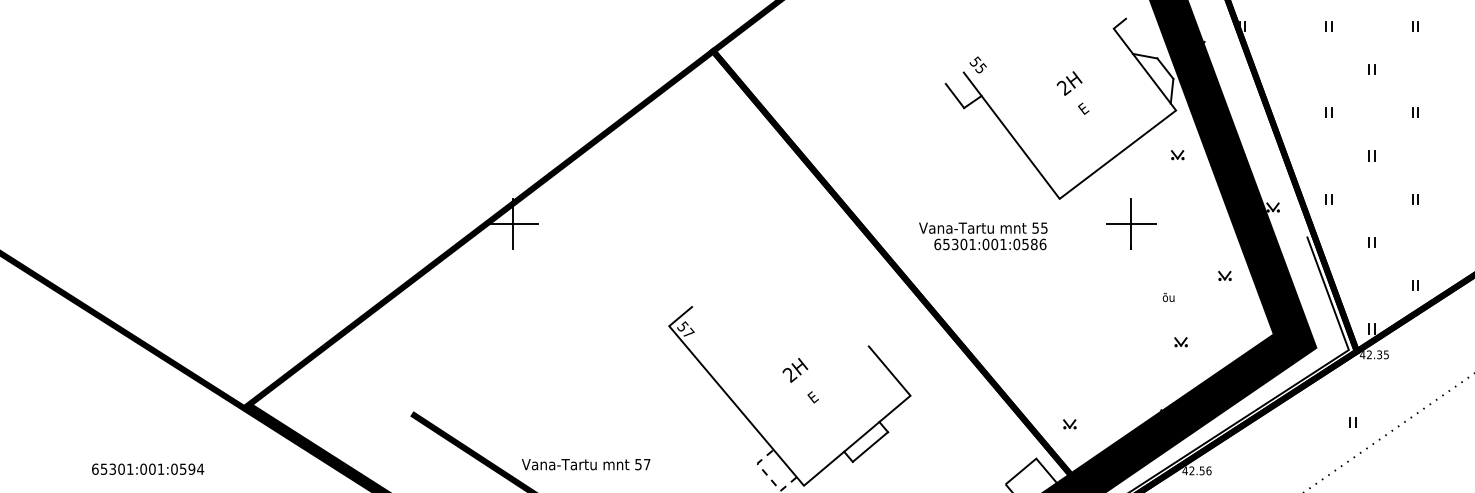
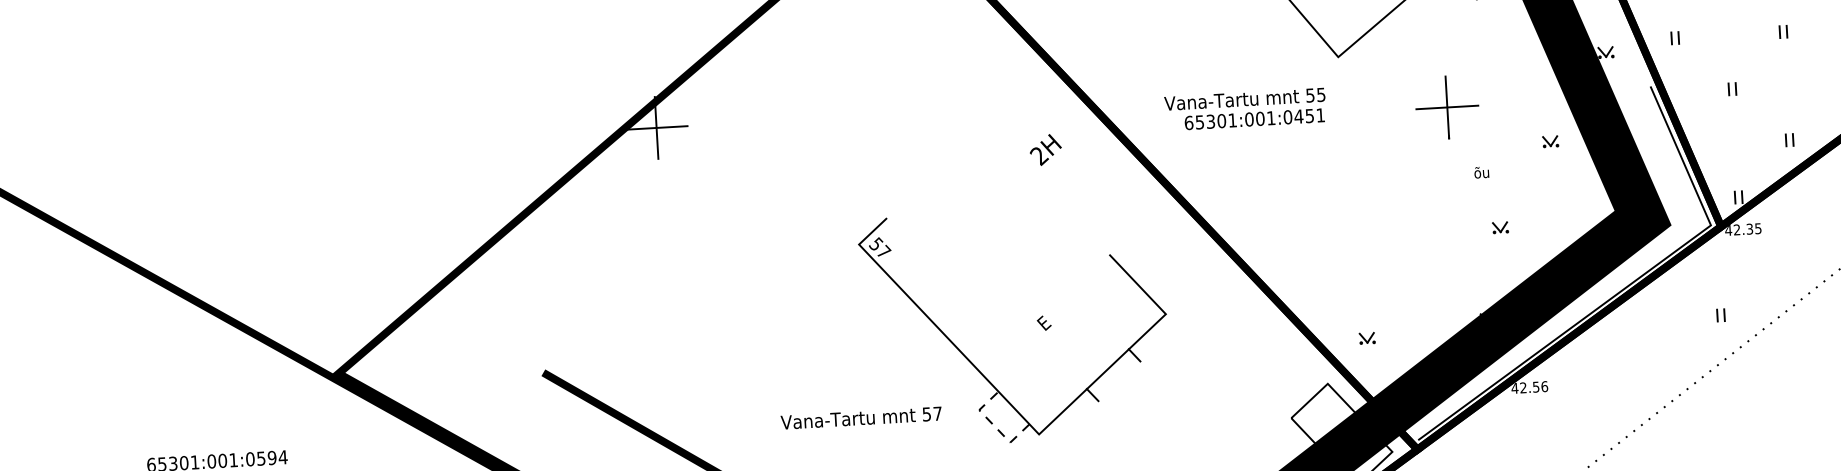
part: (1131, 223) -> (1447, 106), moved
text: (1033, 244) -> (1308, 116), 65301:001:0586 -> 65301:001:0451
text: (795, 370) -> (1045, 150), moved
line: (870, 446) -> (1119, 380), removed
text: (585, 464) -> (860, 418), moved

